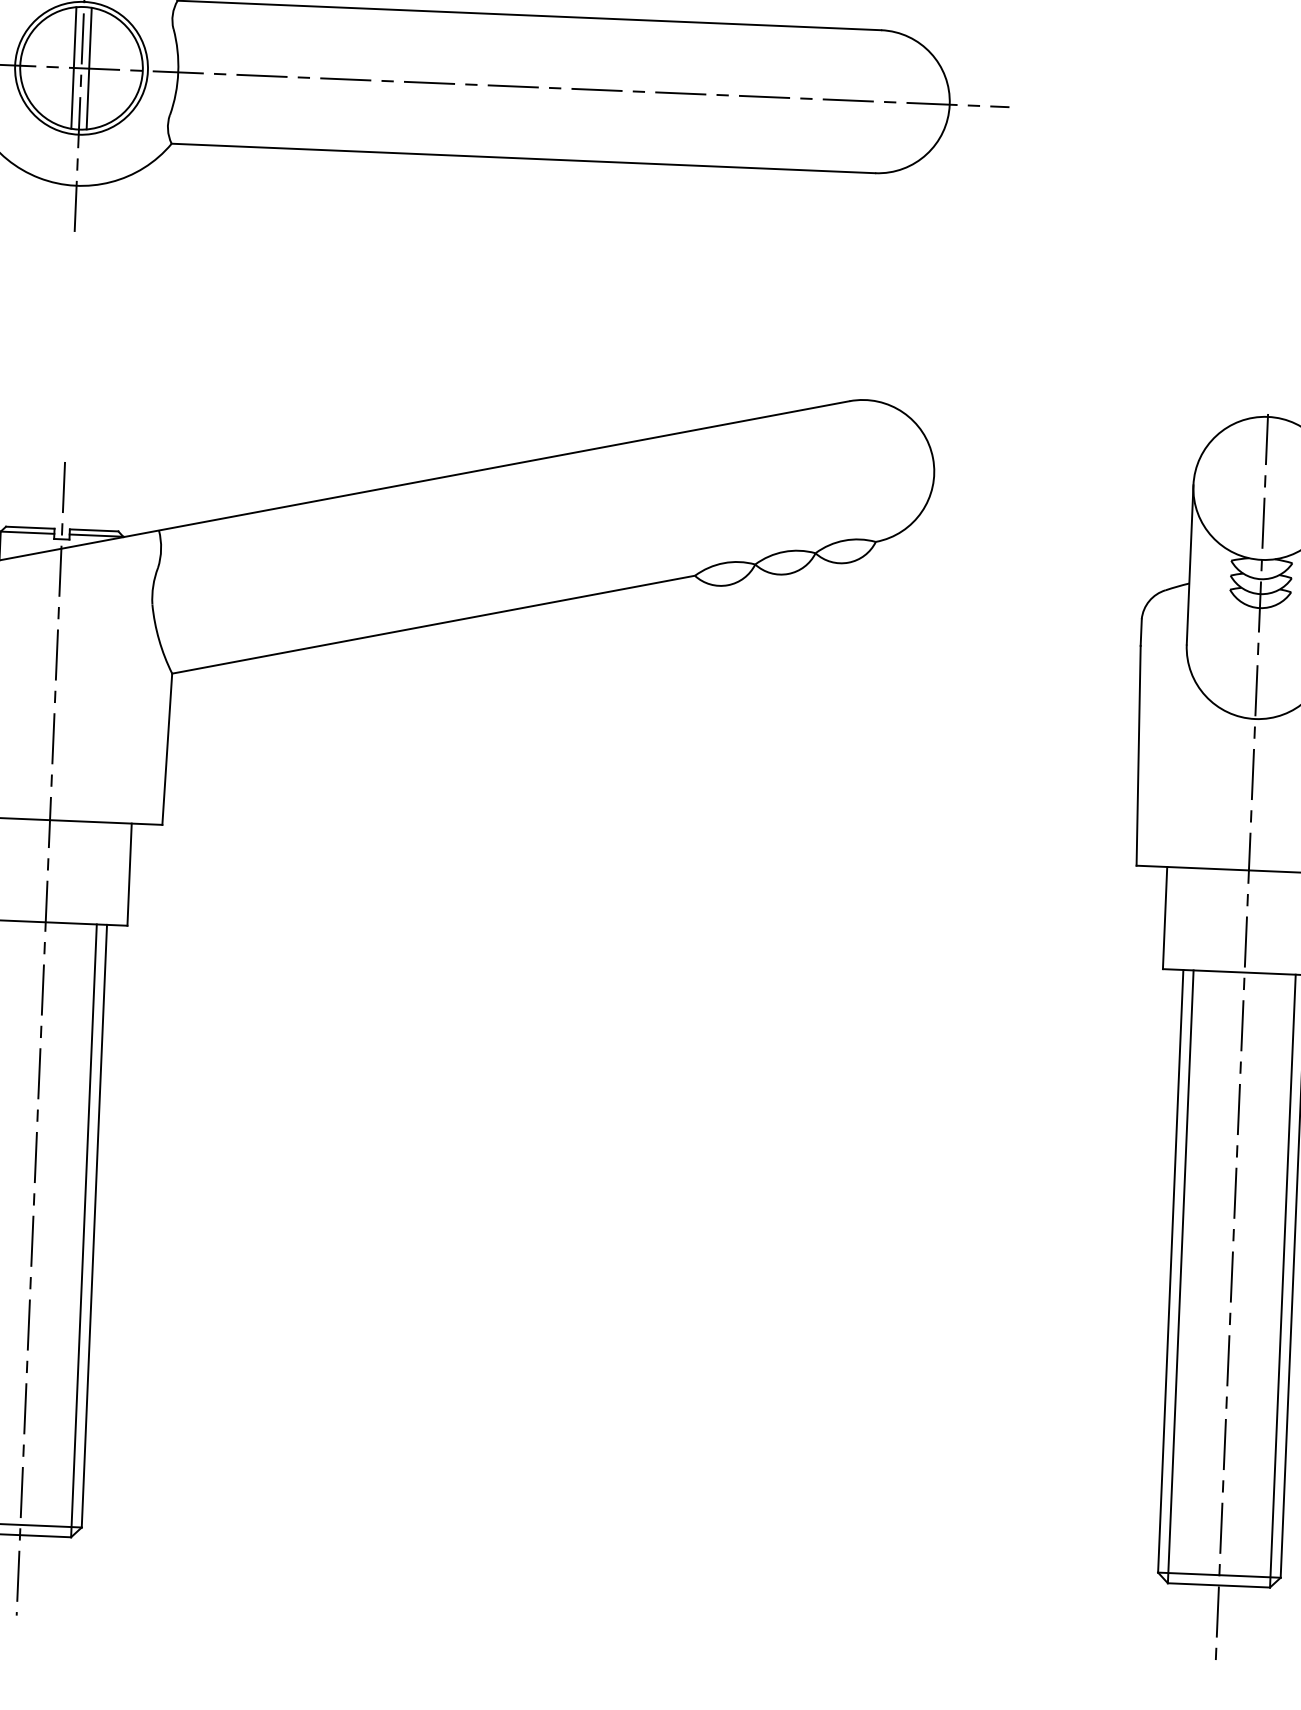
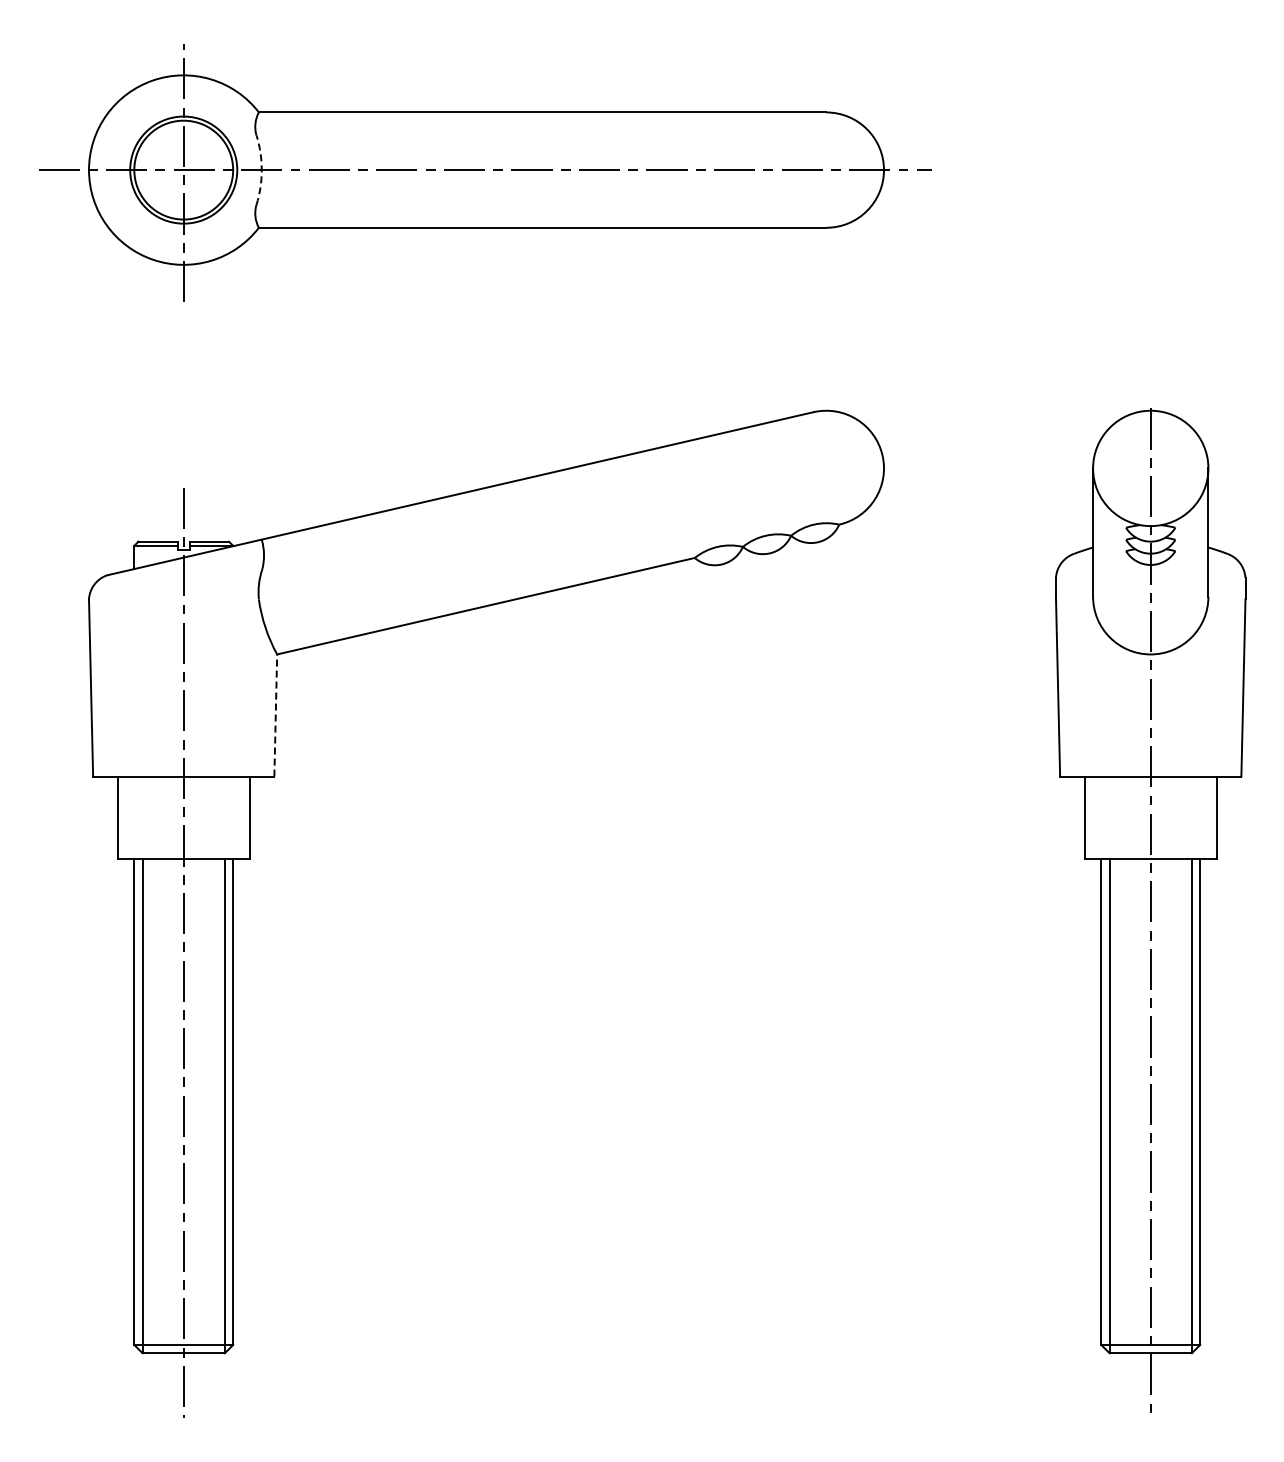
line: (73, 68) -> (177, 170), removed
line: (88, 69) -> (189, 170), removed
arc: (177, 72) -> (261, 170), solid -> dashed
line: (166, 749) -> (275, 715), solid -> dashed

